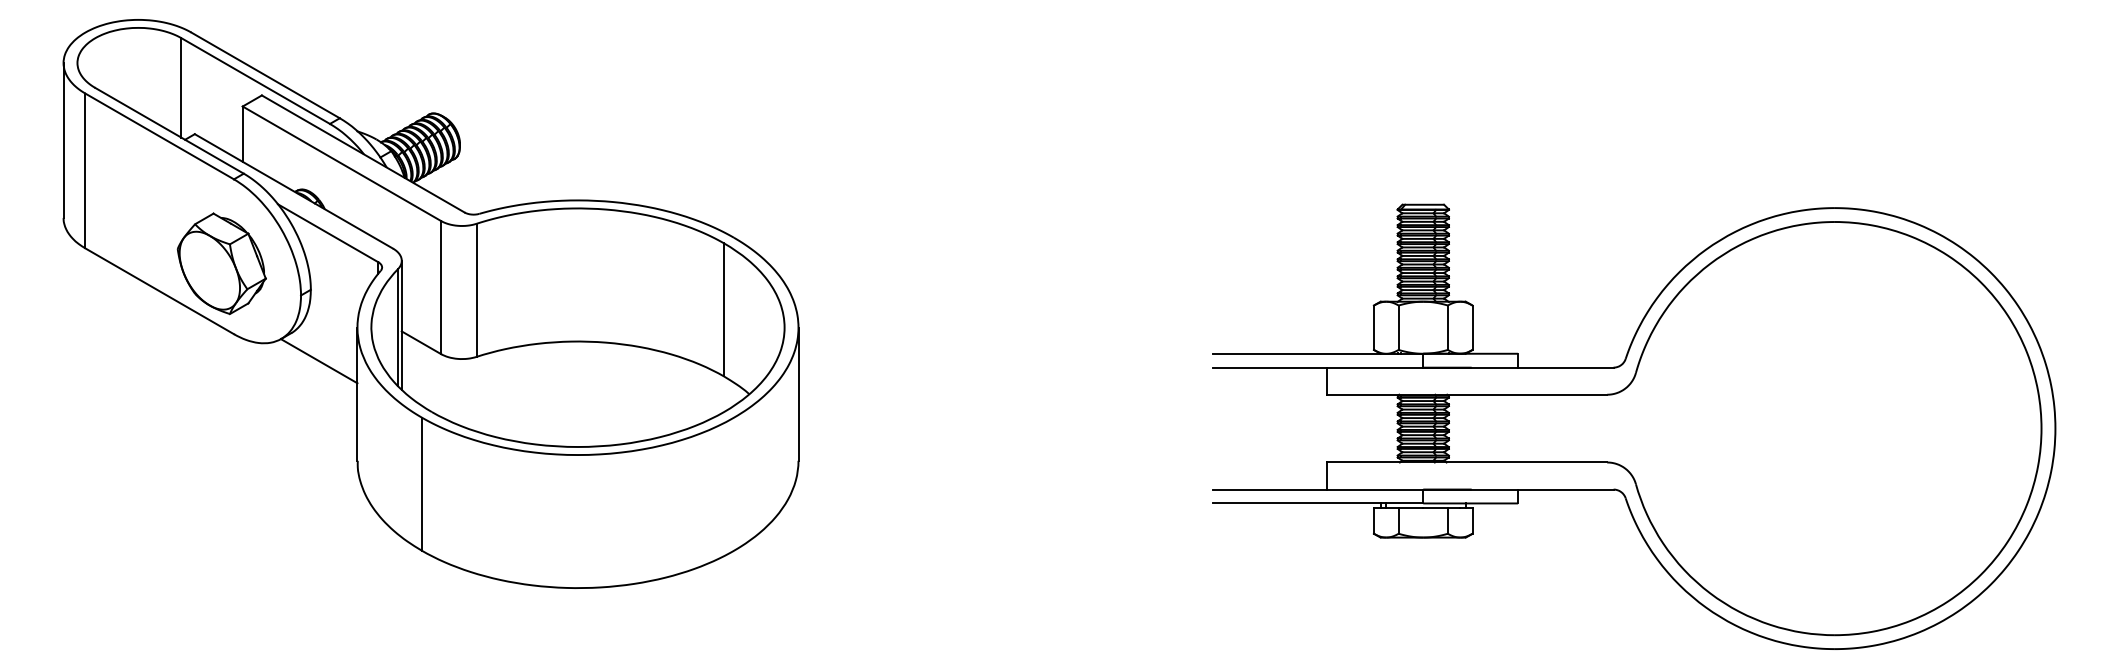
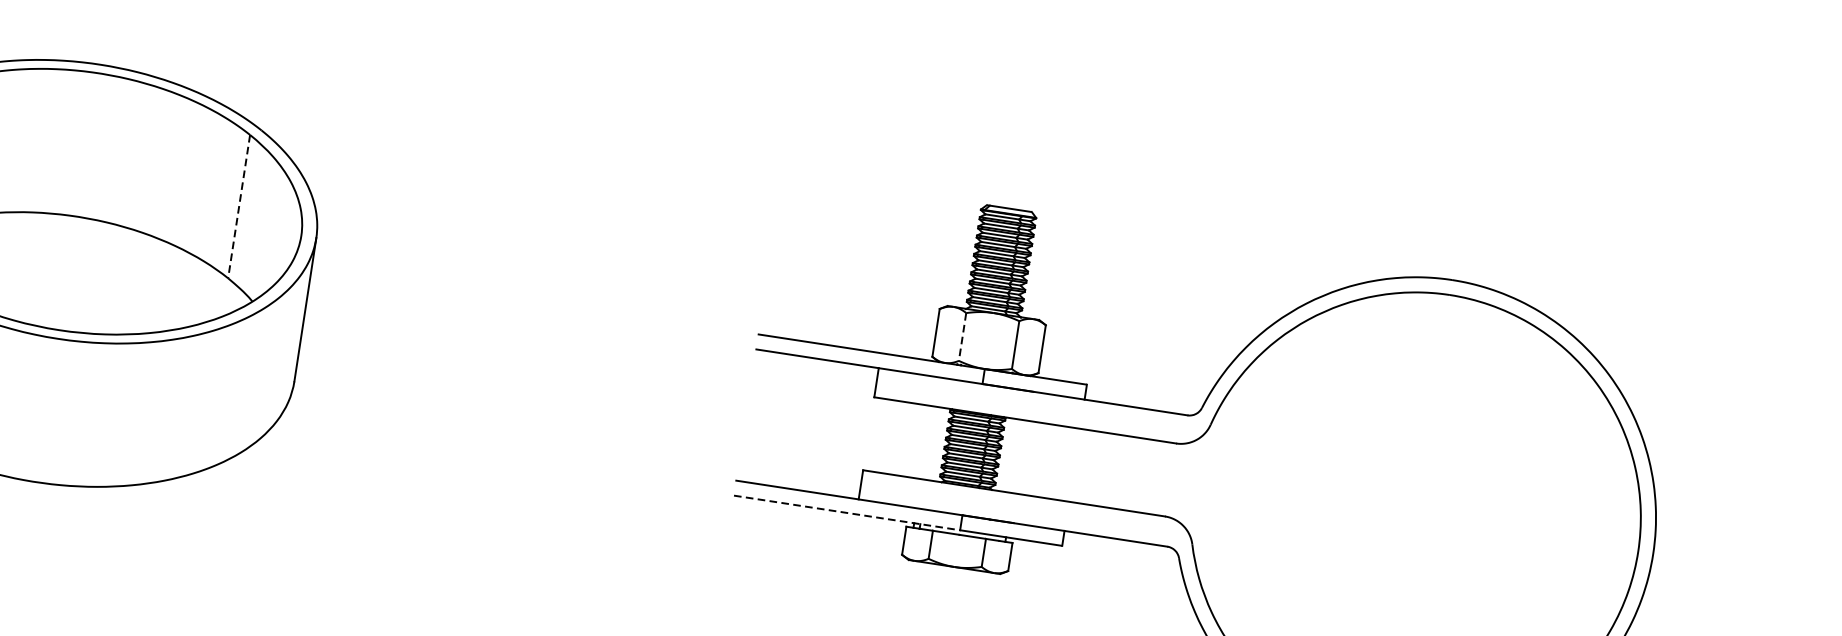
line: (724, 309) -> (239, 206), solid -> dashed
line: (1398, 328) -> (962, 337), solid -> dashed
line: (1318, 503) -> (847, 513), solid -> dashed

